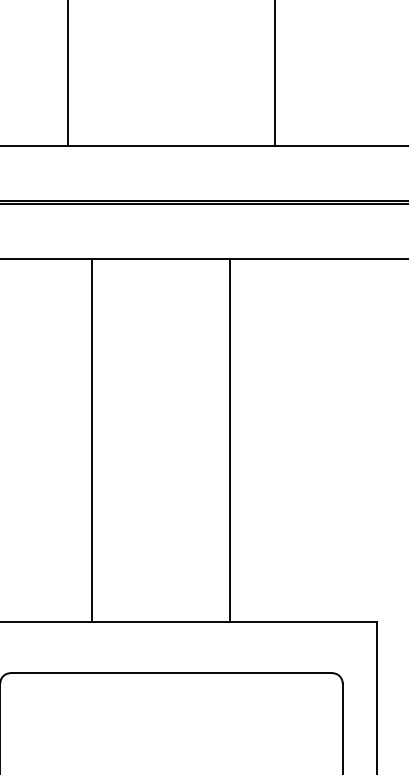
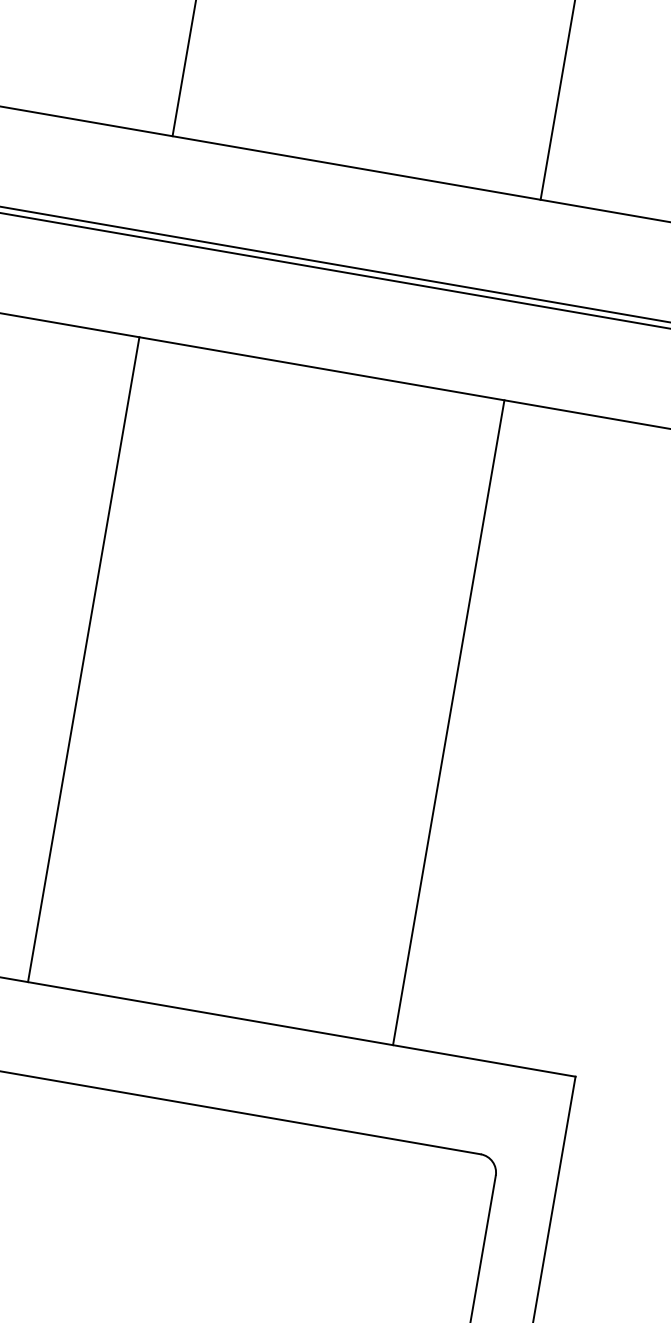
line: (91, 439) -> (83, 658), moved
line: (230, 439) -> (449, 721), moved

